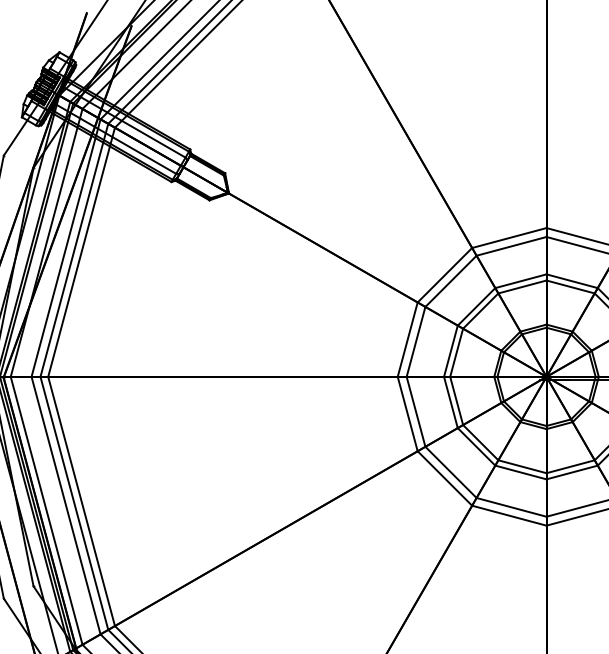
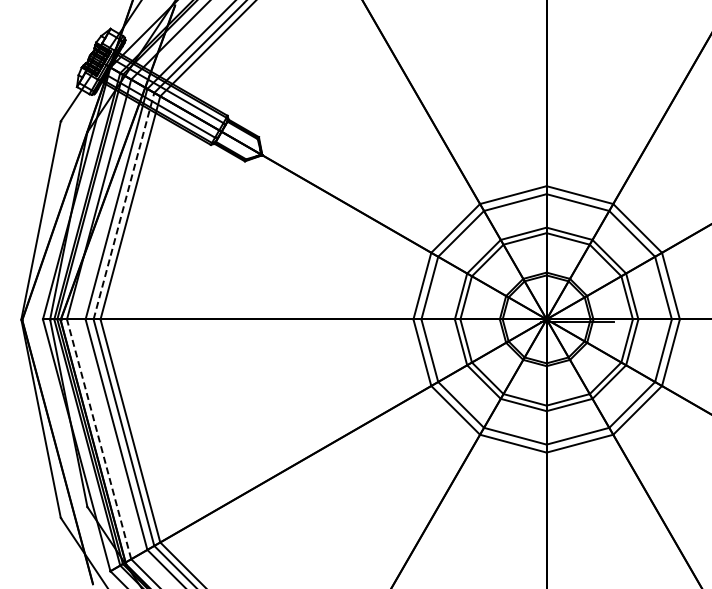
line: (74, 249) -> (124, 205), solid -> dashed
line: (47, 509) -> (99, 438), solid -> dashed

